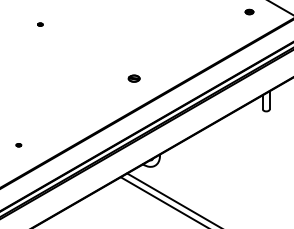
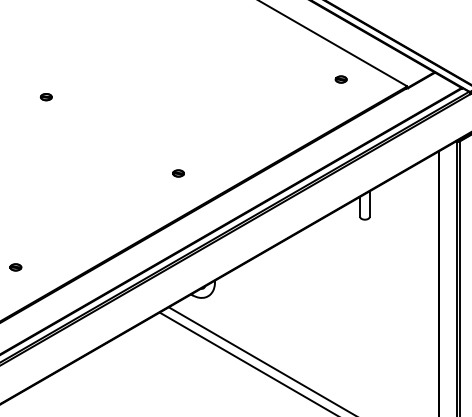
part: (39, 24) -> (45, 97), size x1.67
part: (134, 78) -> (178, 173), size x0.71
part: (18, 145) -> (15, 267), size x1.67

